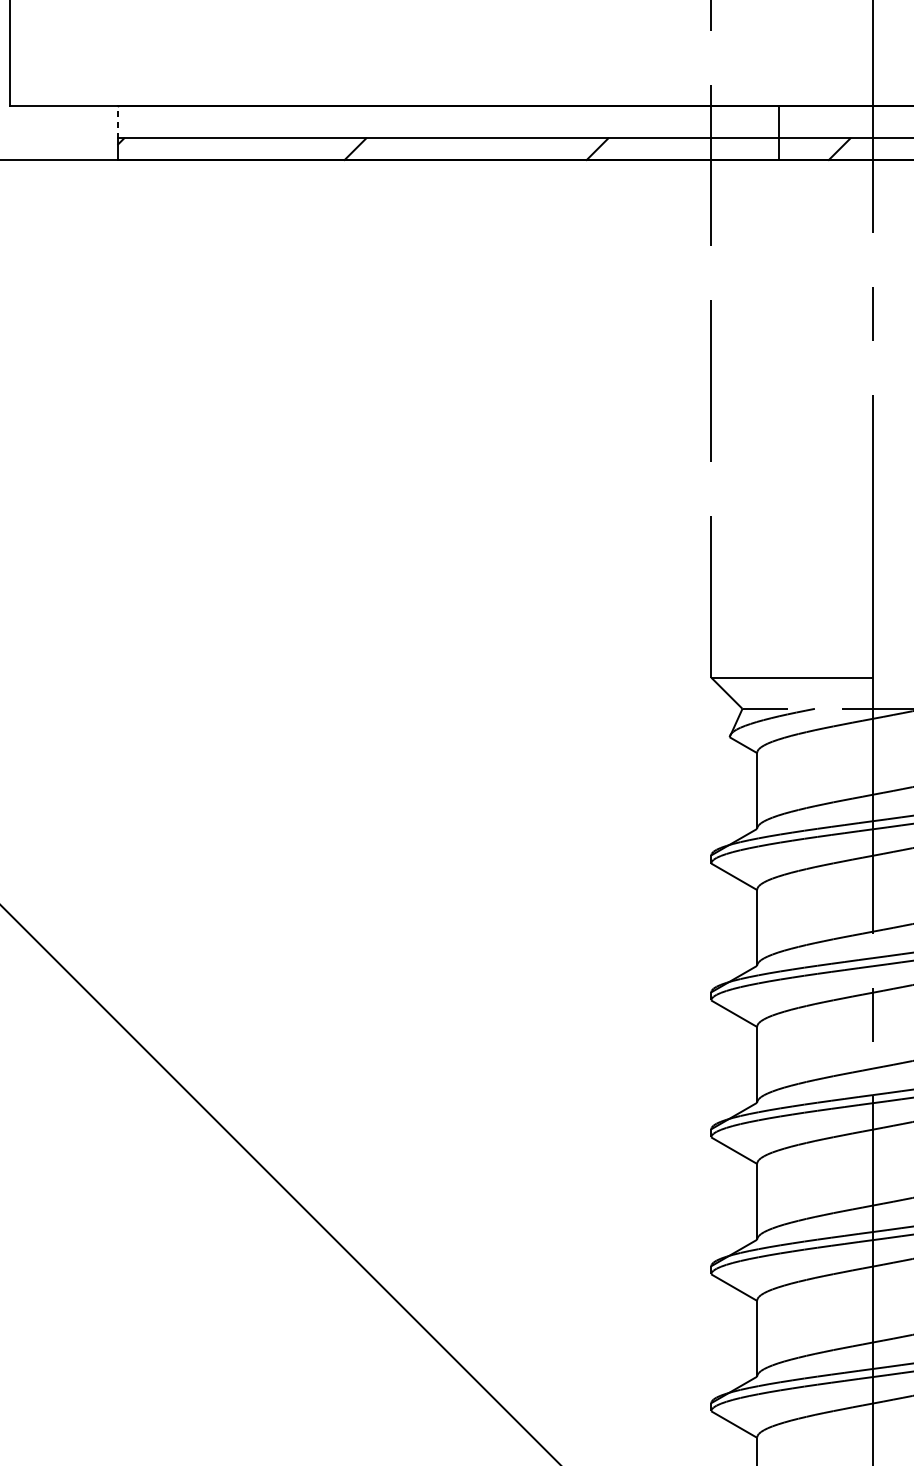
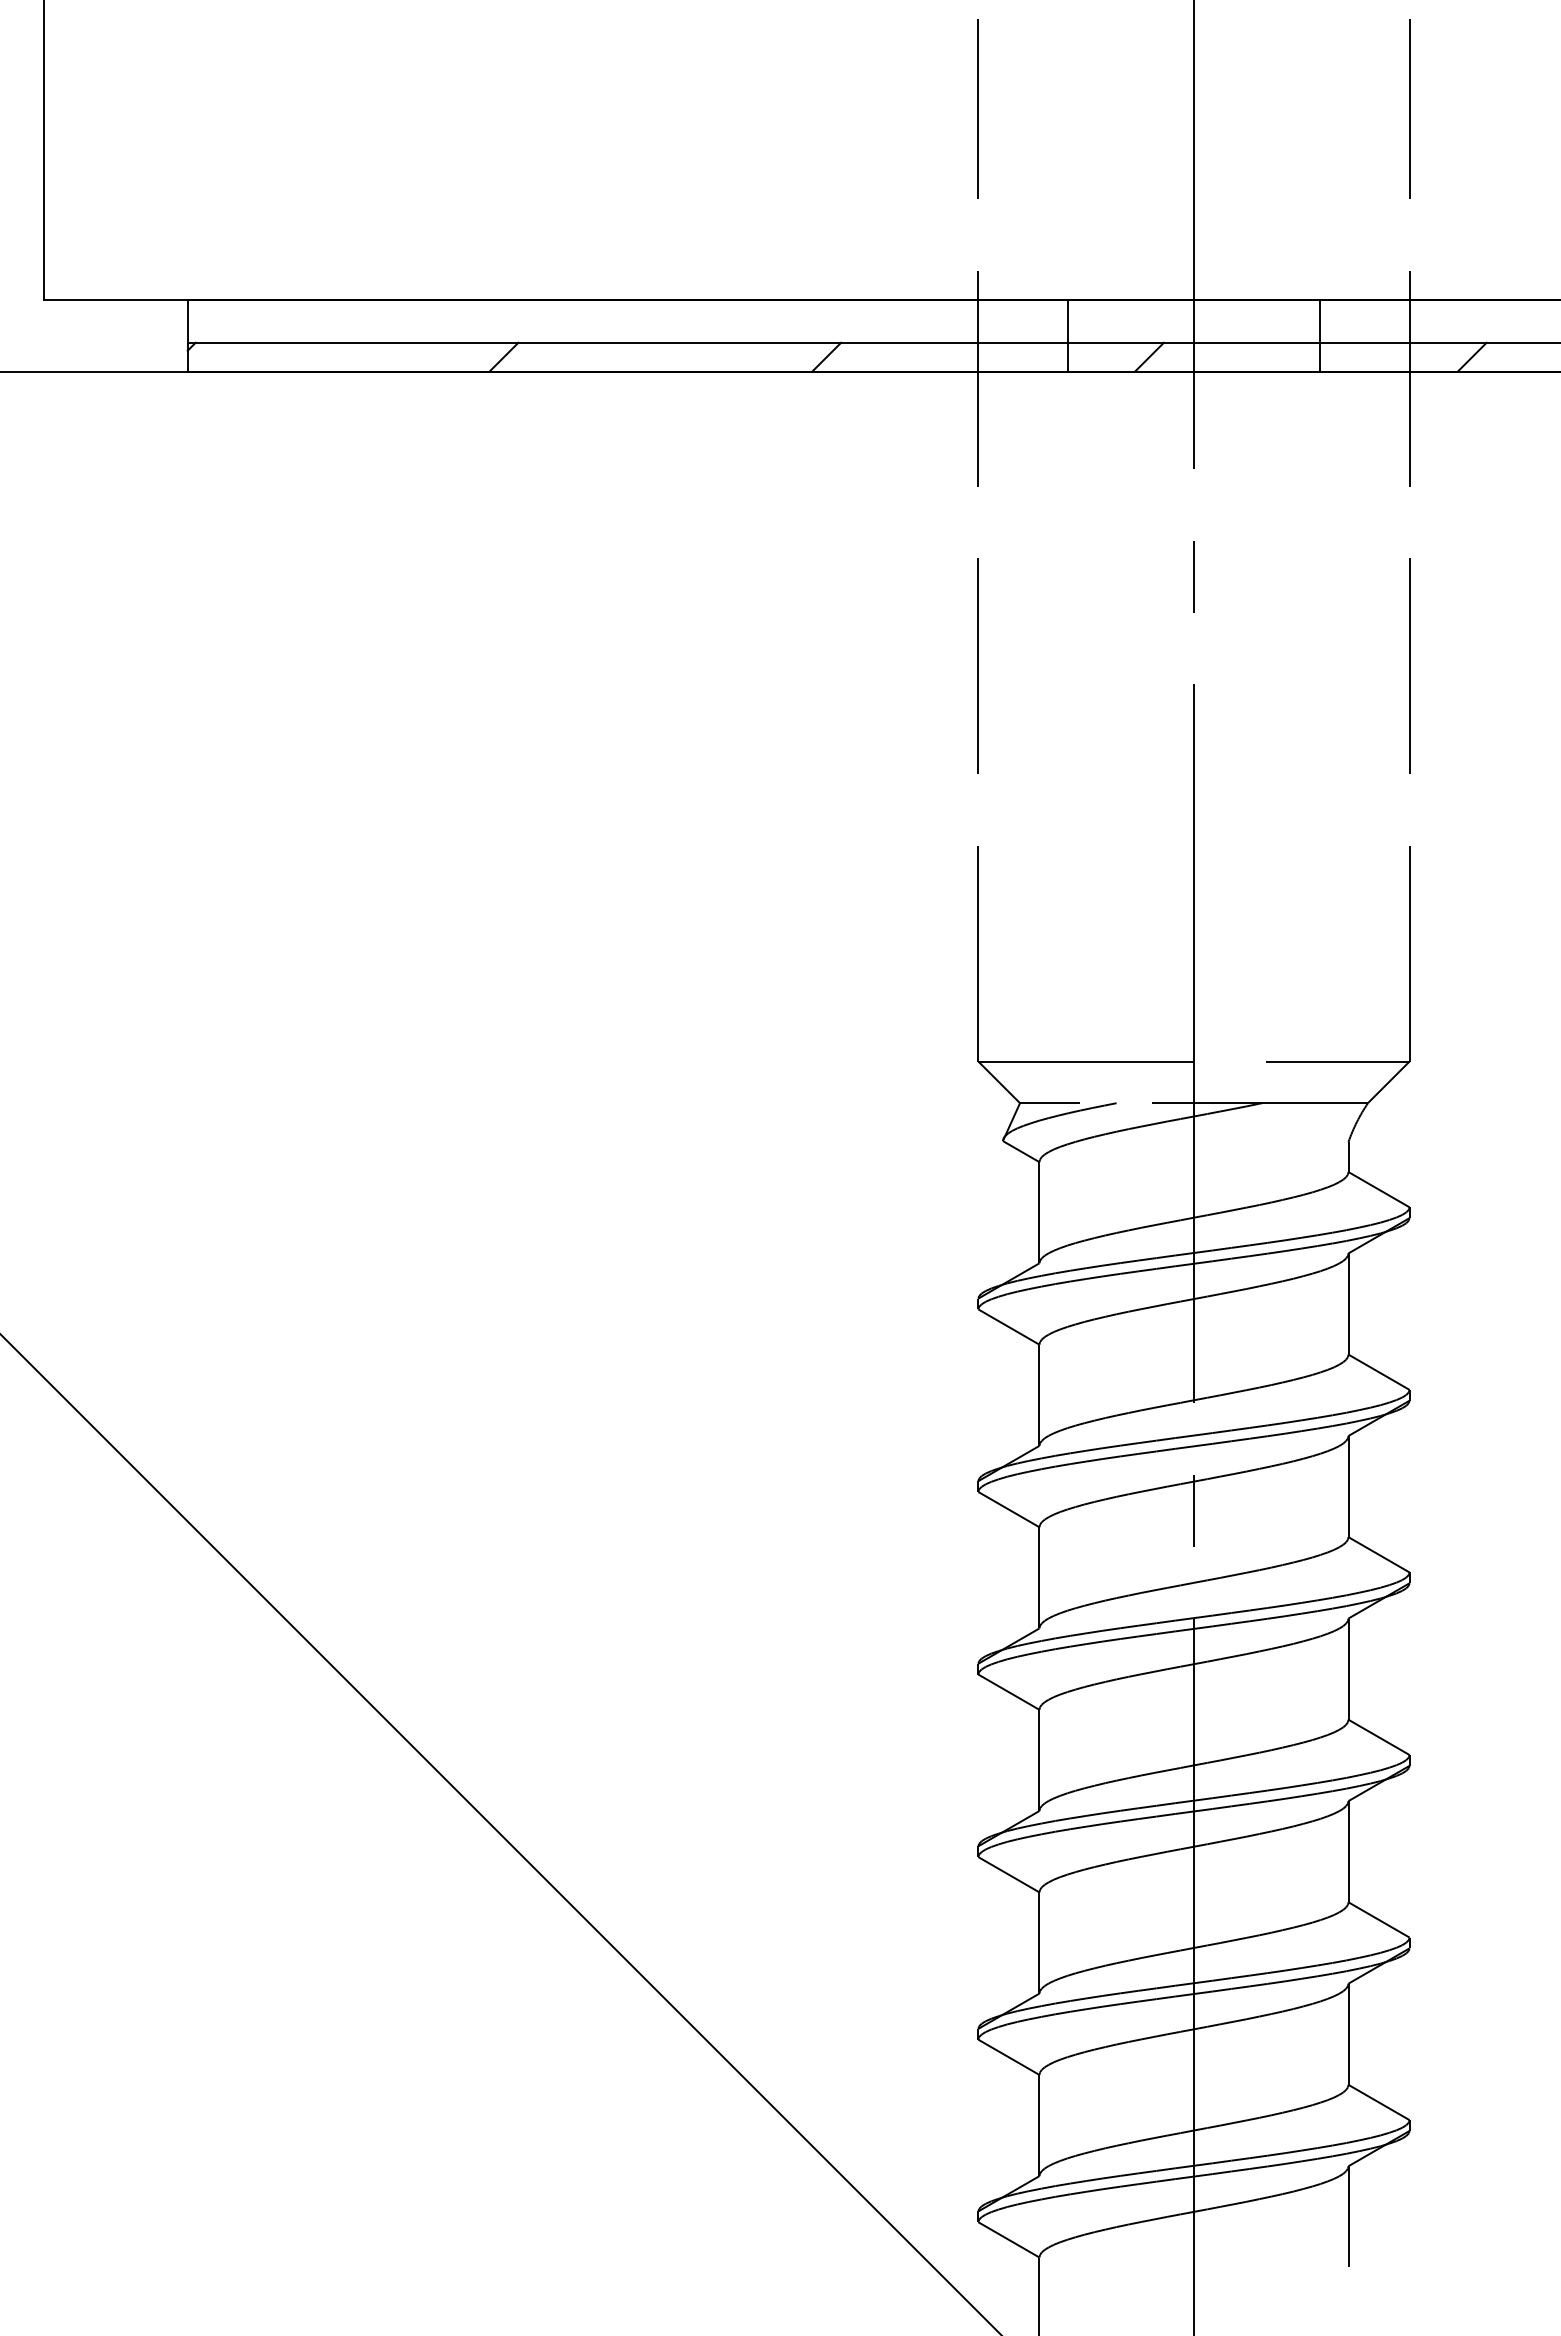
line: (118, 122) -> (187, 321), dashed -> solid

